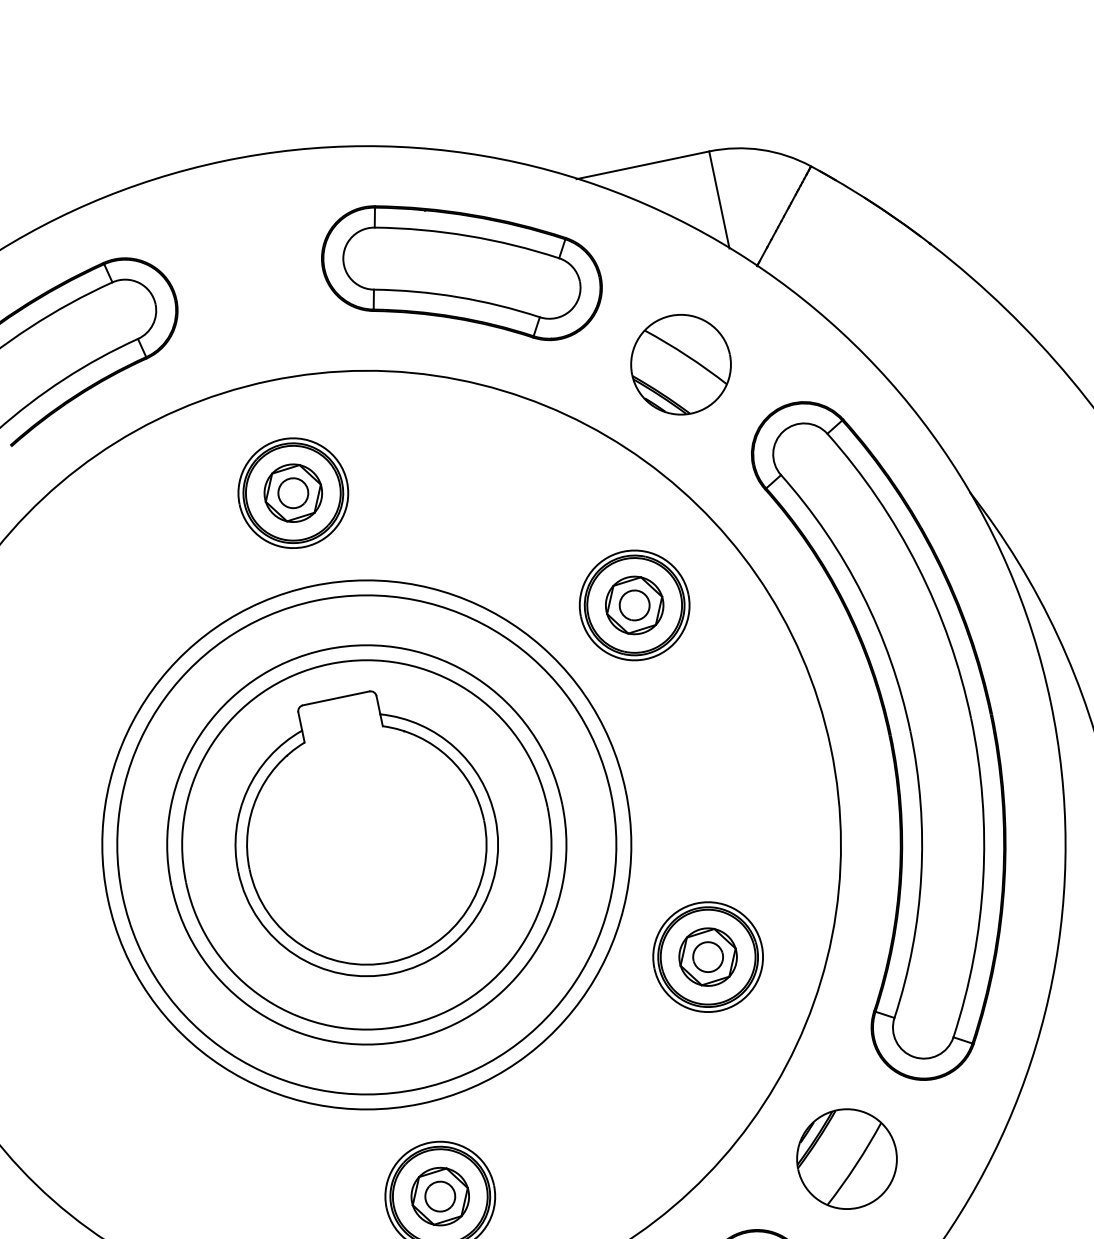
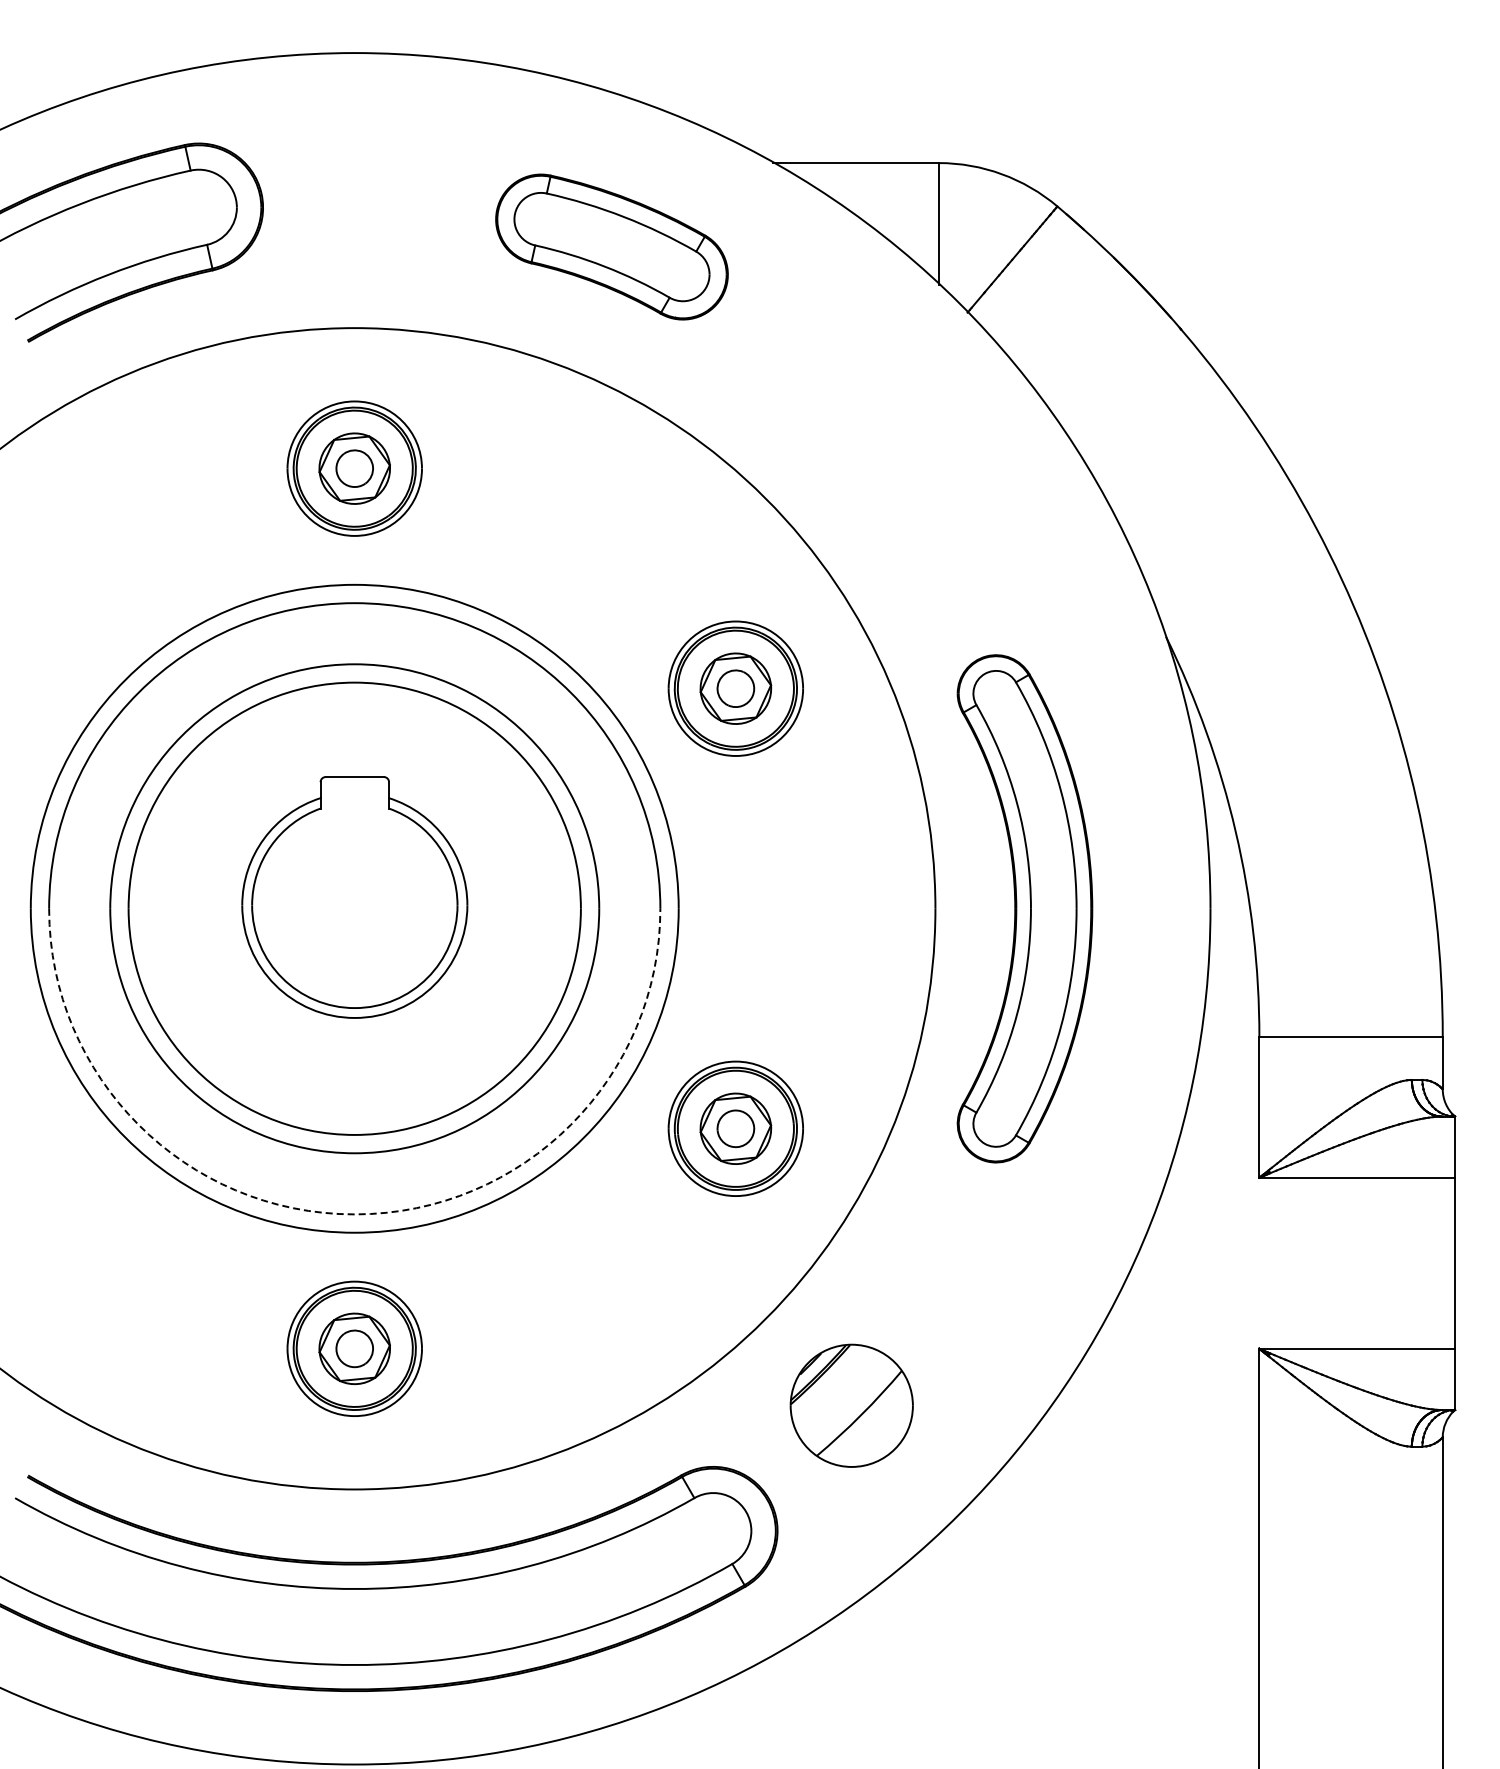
part: (461, 272) -> (611, 246), size x0.7
part: (680, 364) -> (851, 411), removed
part: (902, 732) -> (1024, 908), size x0.6
part: (364, 835) -> (354, 897), size x0.7
arc: (417, 1089) -> (354, 1214), solid -> dashed

